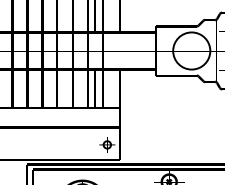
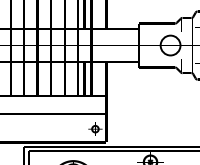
circle: (191, 50) -> (170, 45), size x0.6

